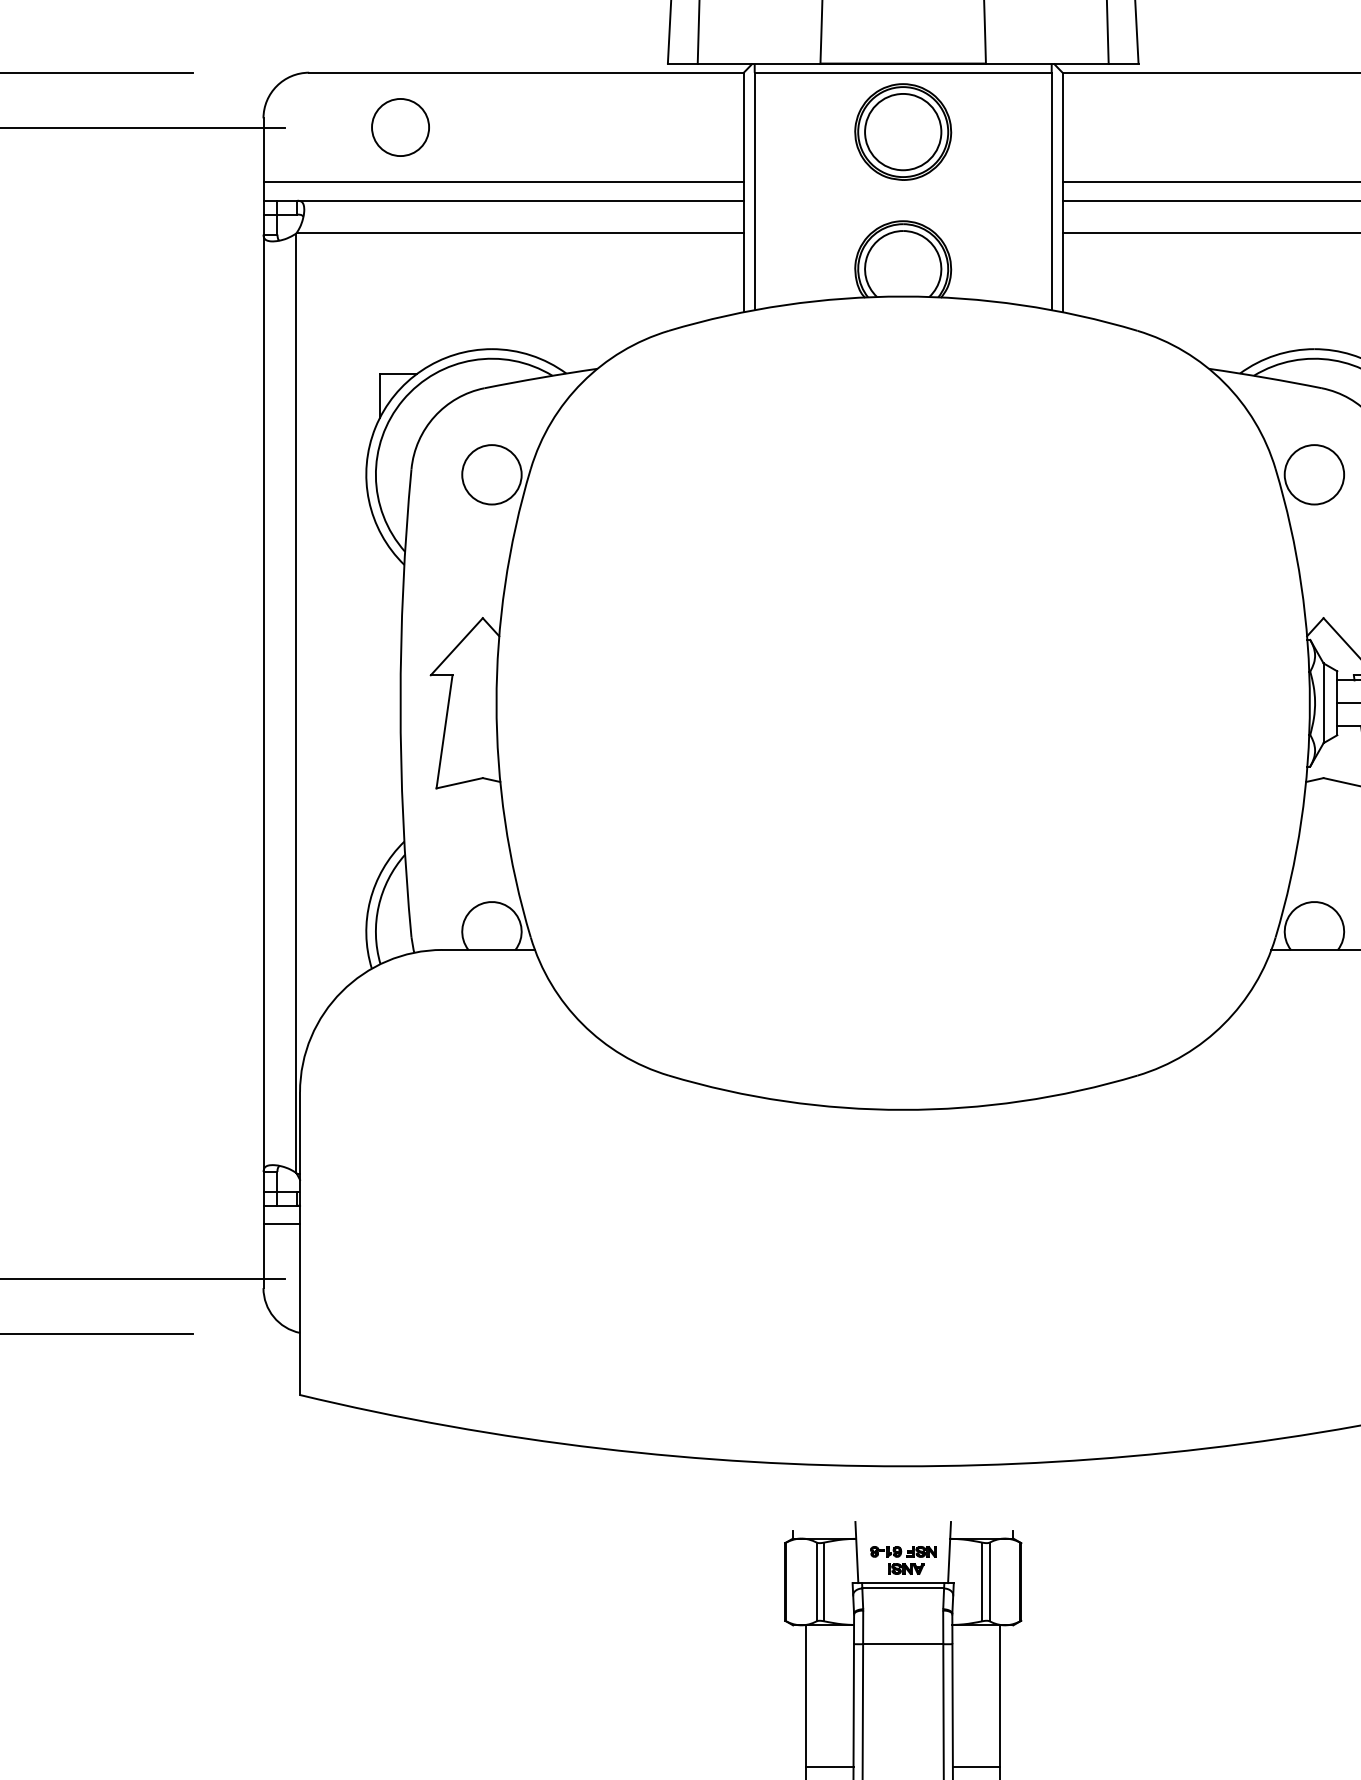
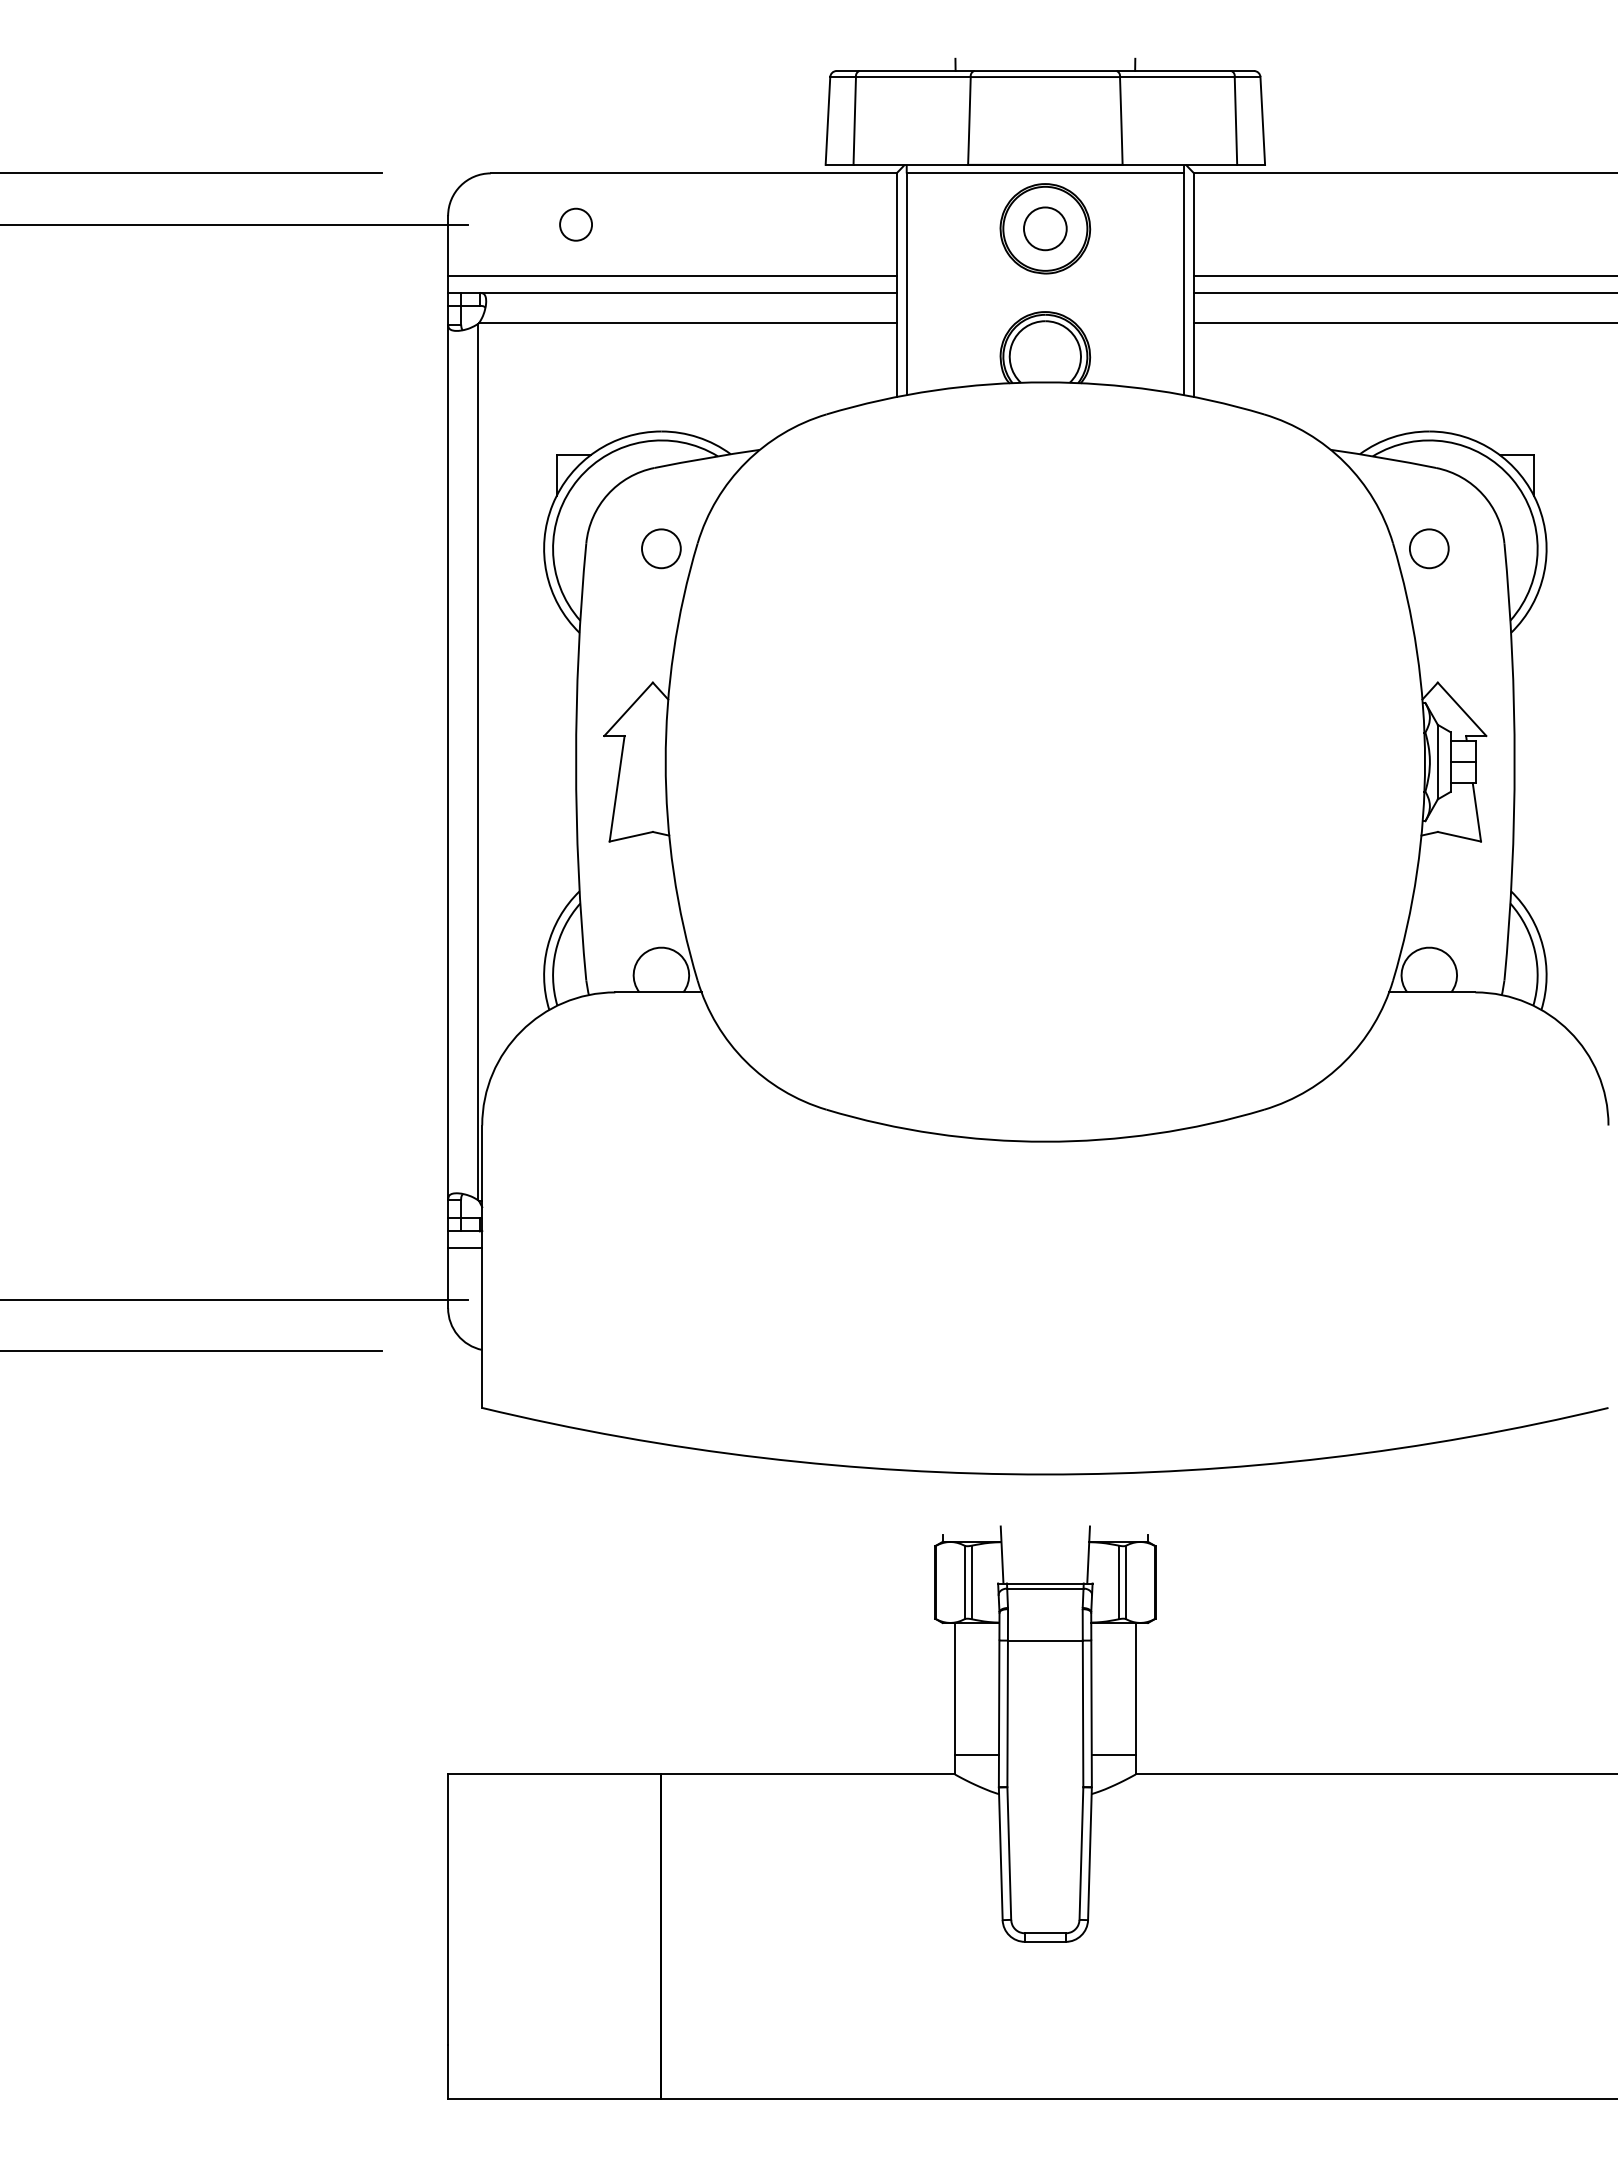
circle: (399, 127) -> (575, 224), size x0.6
circle: (903, 131) -> (1045, 228), size x0.6
circle: (492, 474) -> (661, 548), size x0.7
circle: (1314, 474) -> (1429, 548), size x0.7
part: (903, 1559) -> (1045, 1561), removed

